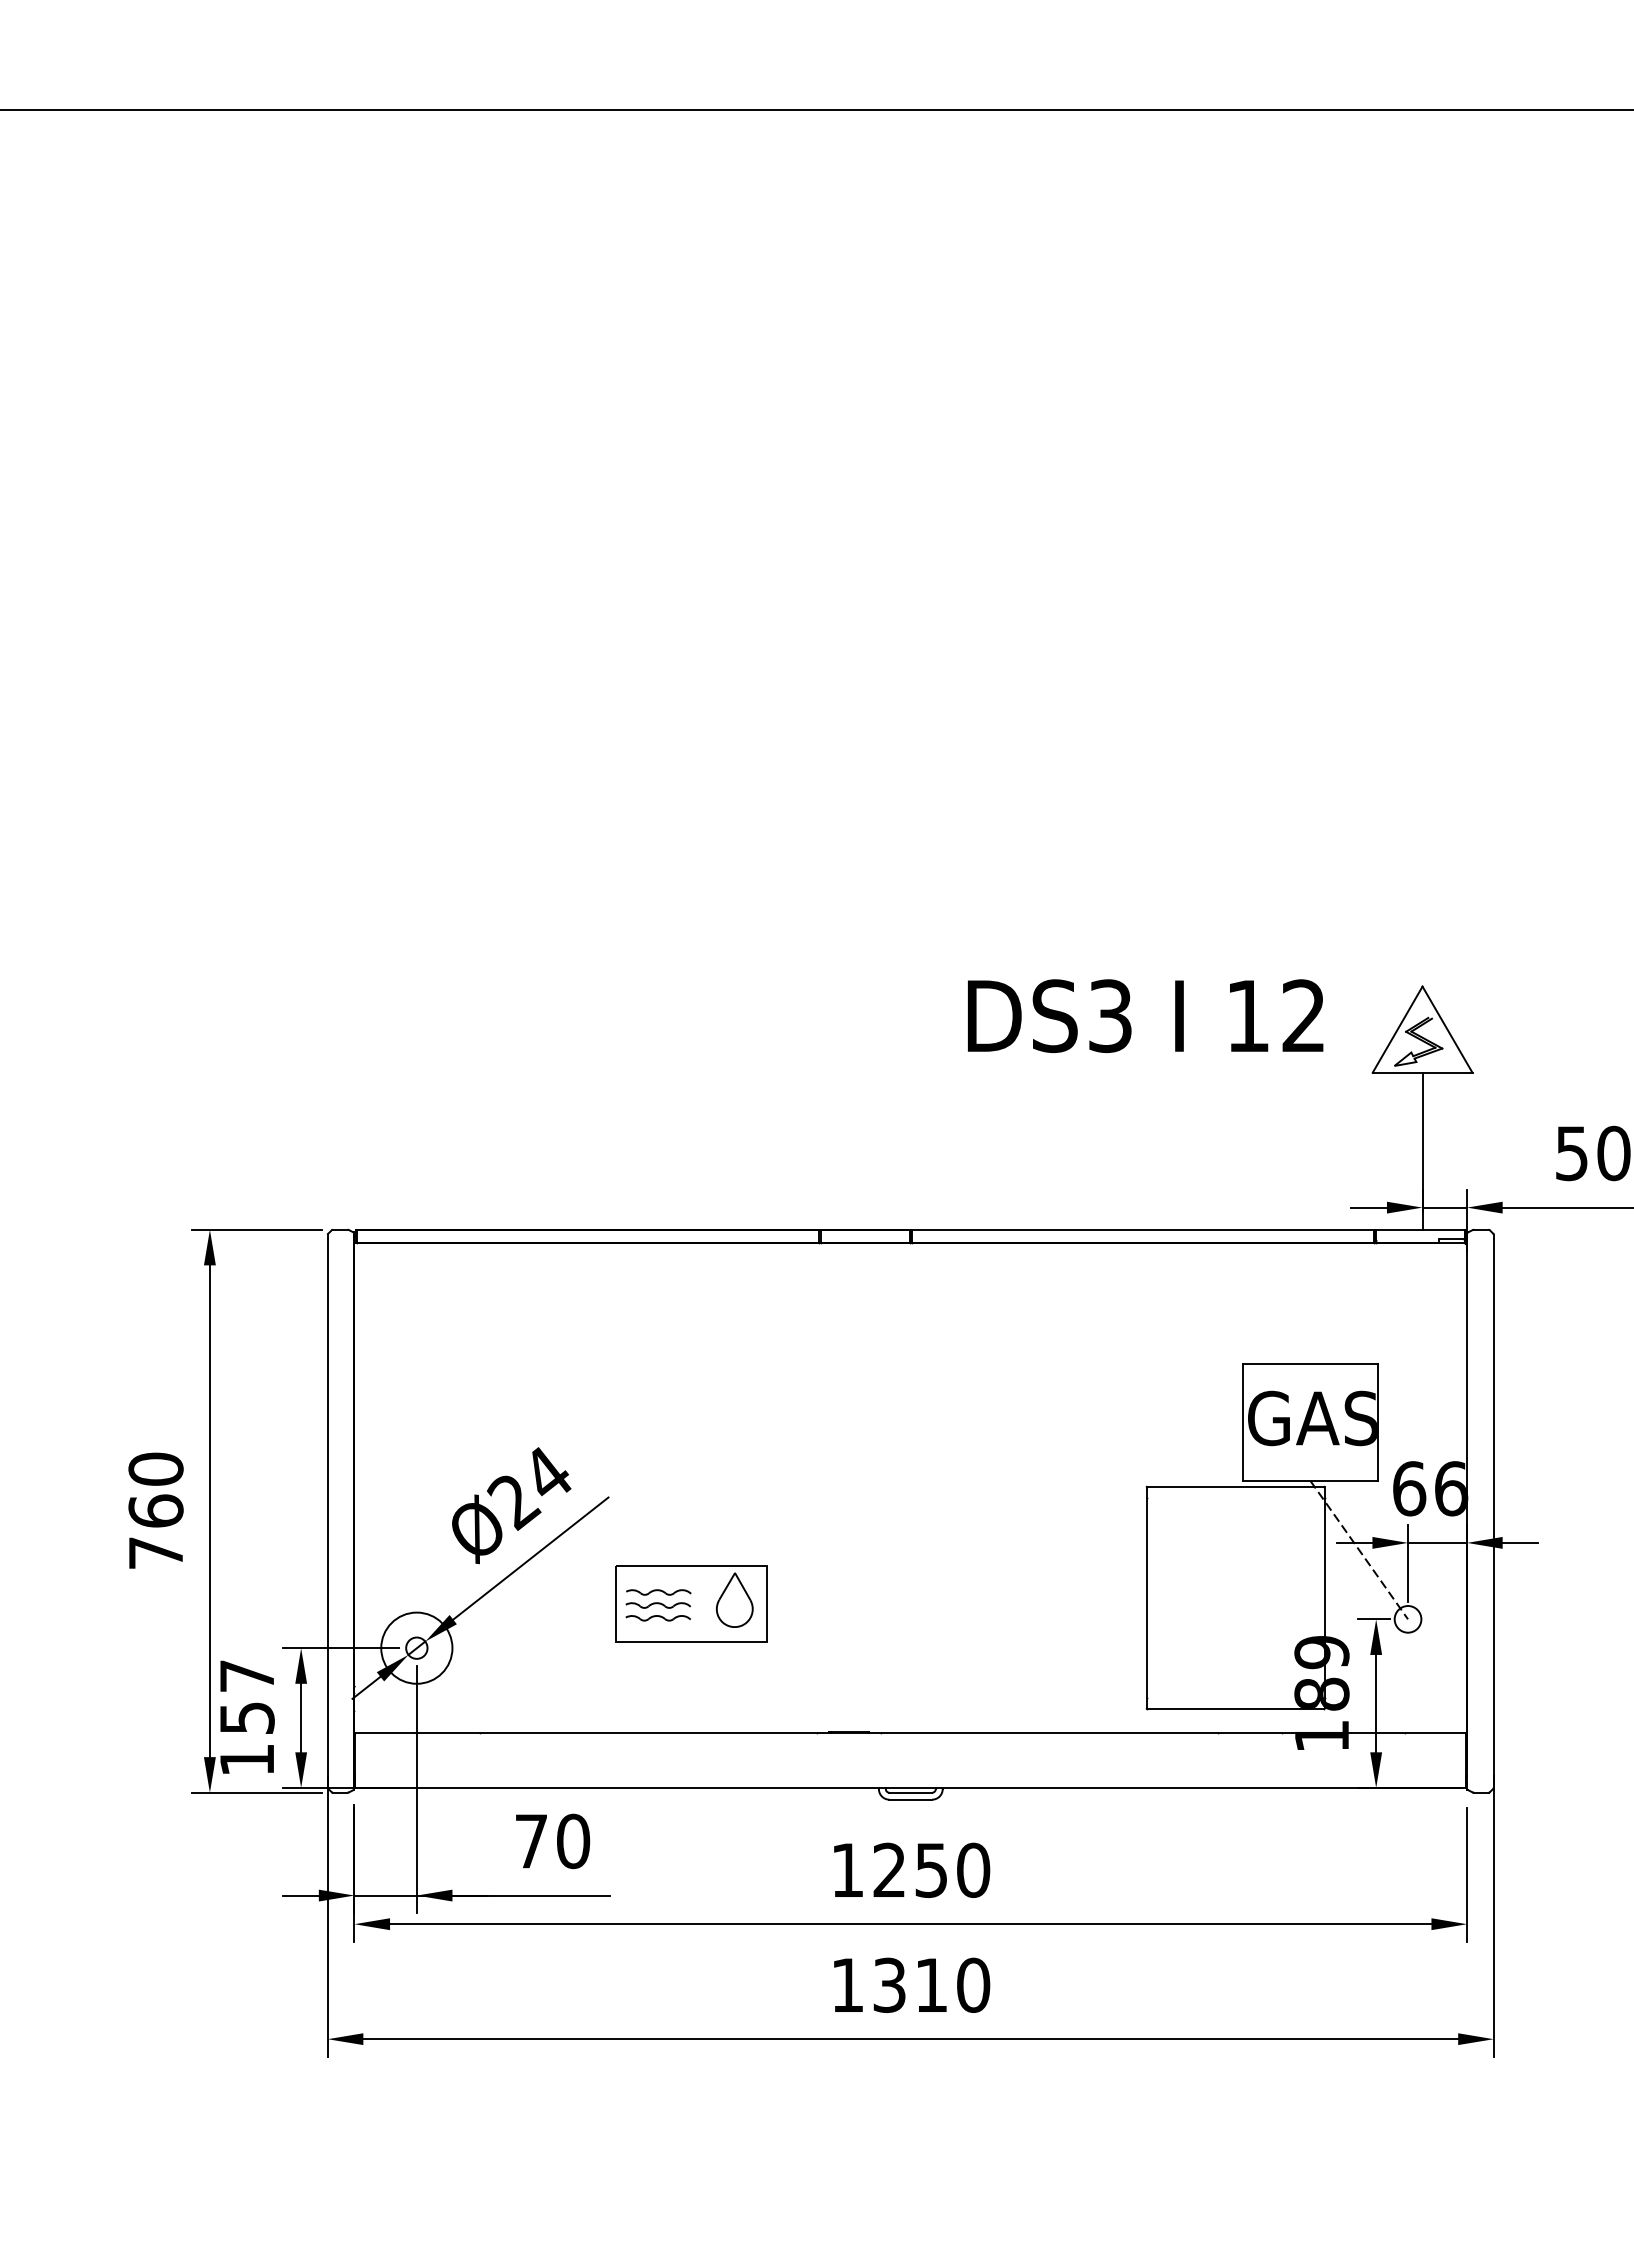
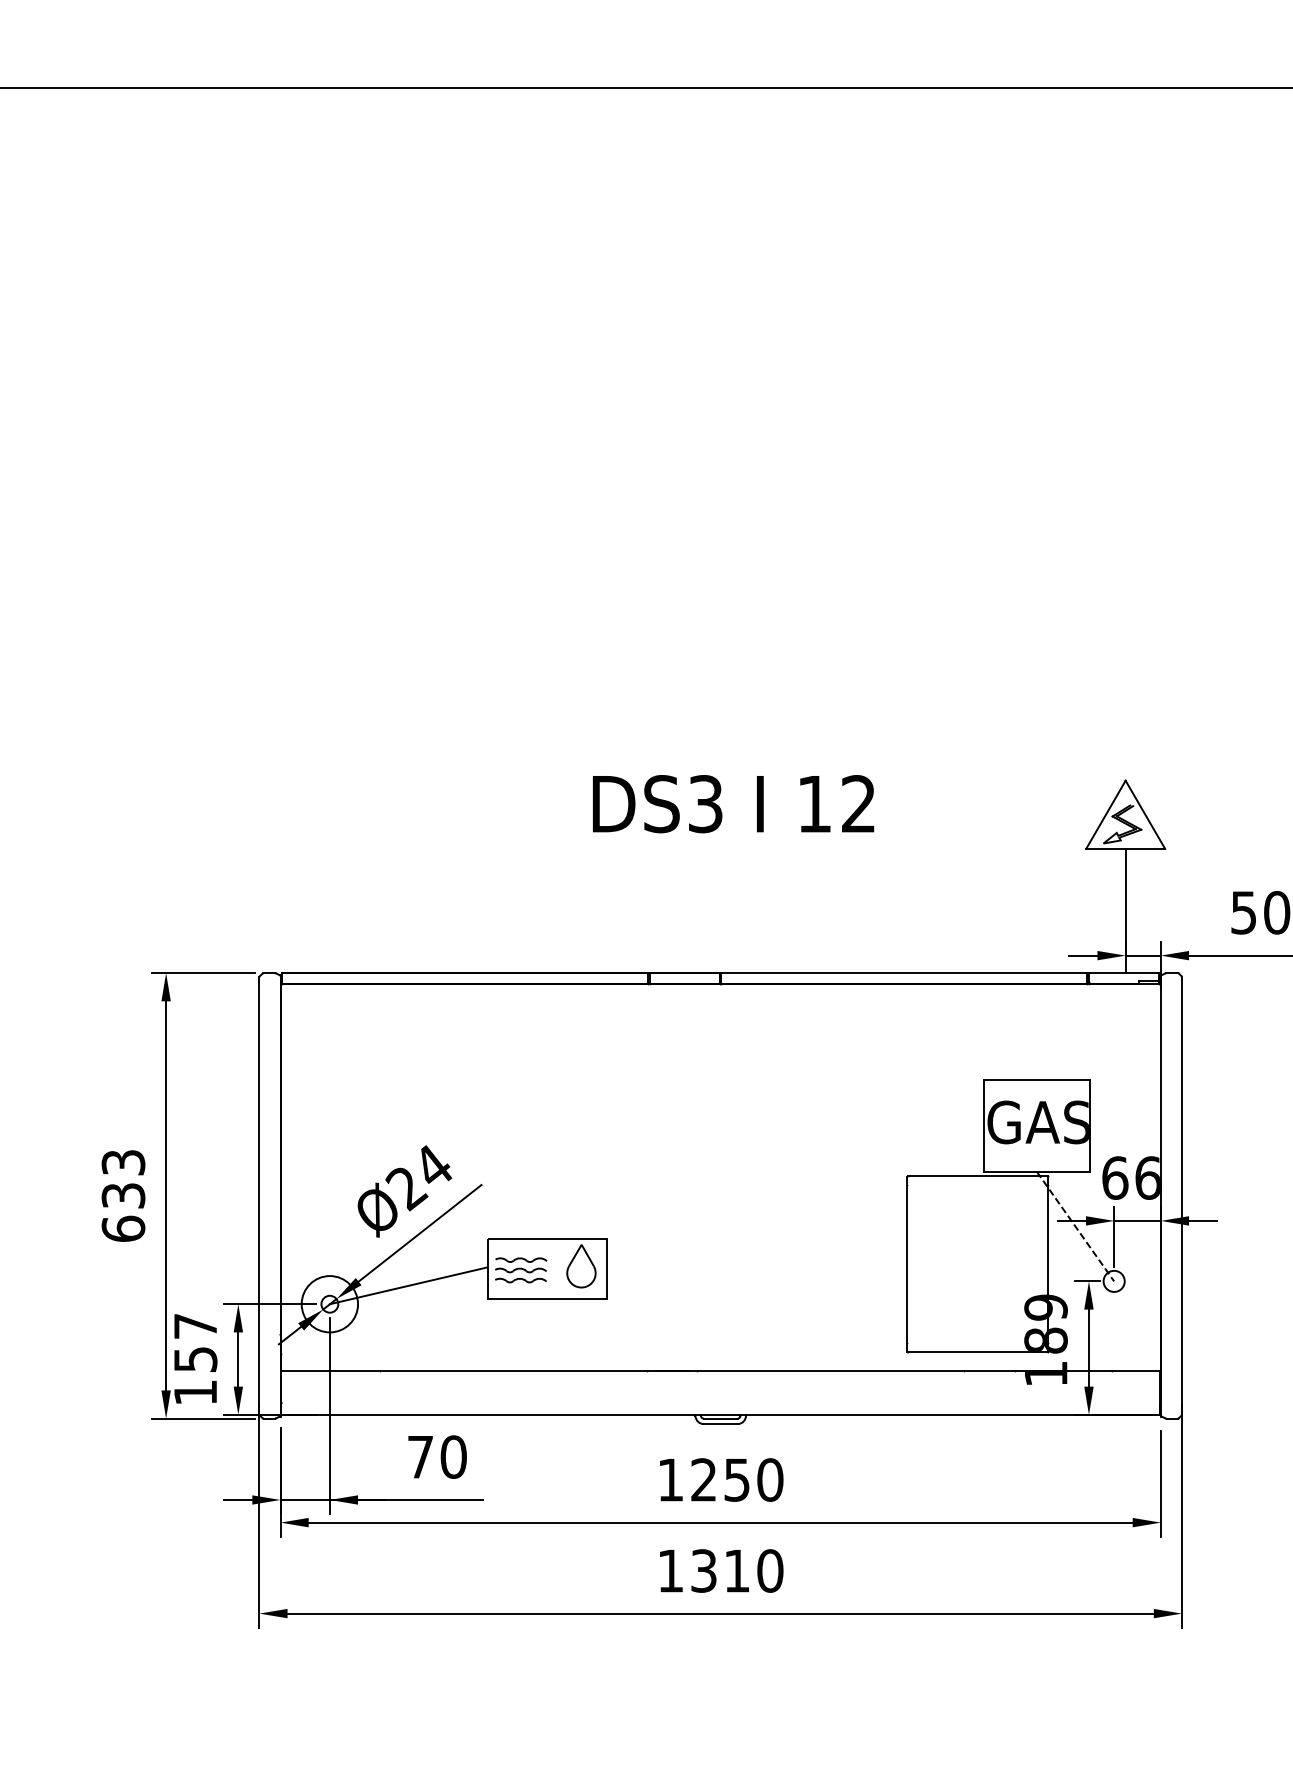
text: (1145, 1016) -> (733, 804), moved
text: (156, 1510) -> (123, 1195), 760 -> 633
line: (516, 1624) -> (408, 1285), added

